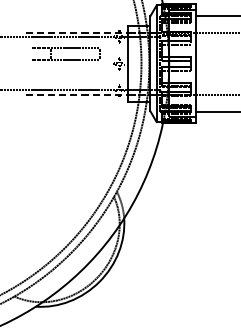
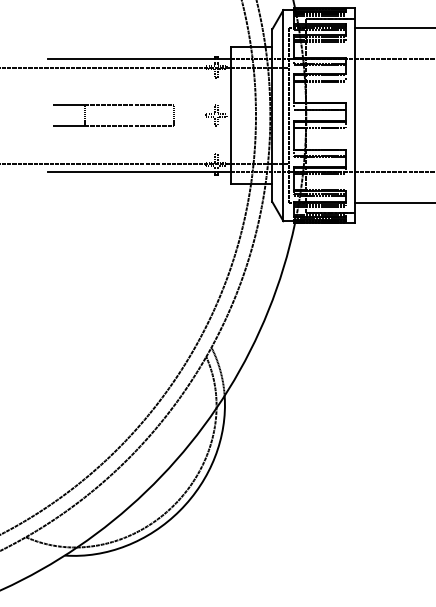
line: (77, 32) -> (140, 59), dashed -> solid
part: (66, 53) -> (112, 115), moved
line: (77, 95) -> (140, 173), dashed -> solid

